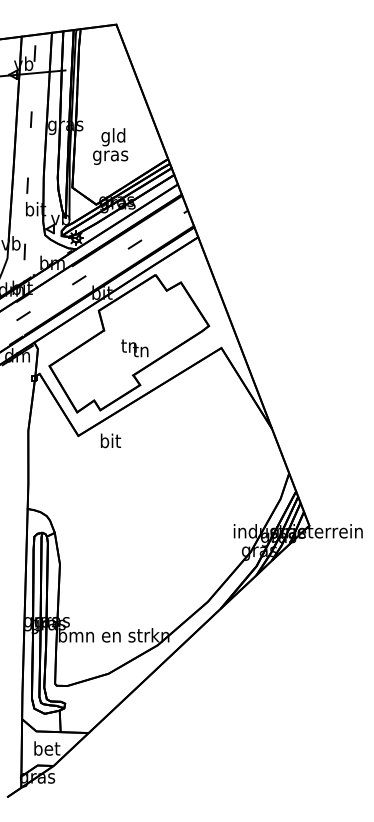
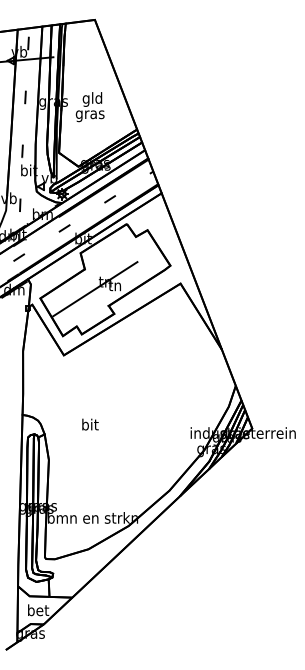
text: (110, 146) -> (90, 107), moved
line: (116, 354) -> (95, 288), added
text: (110, 440) -> (90, 424), moved

